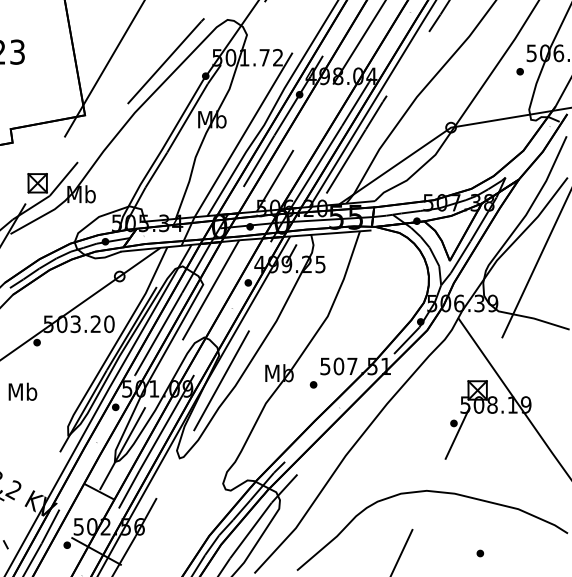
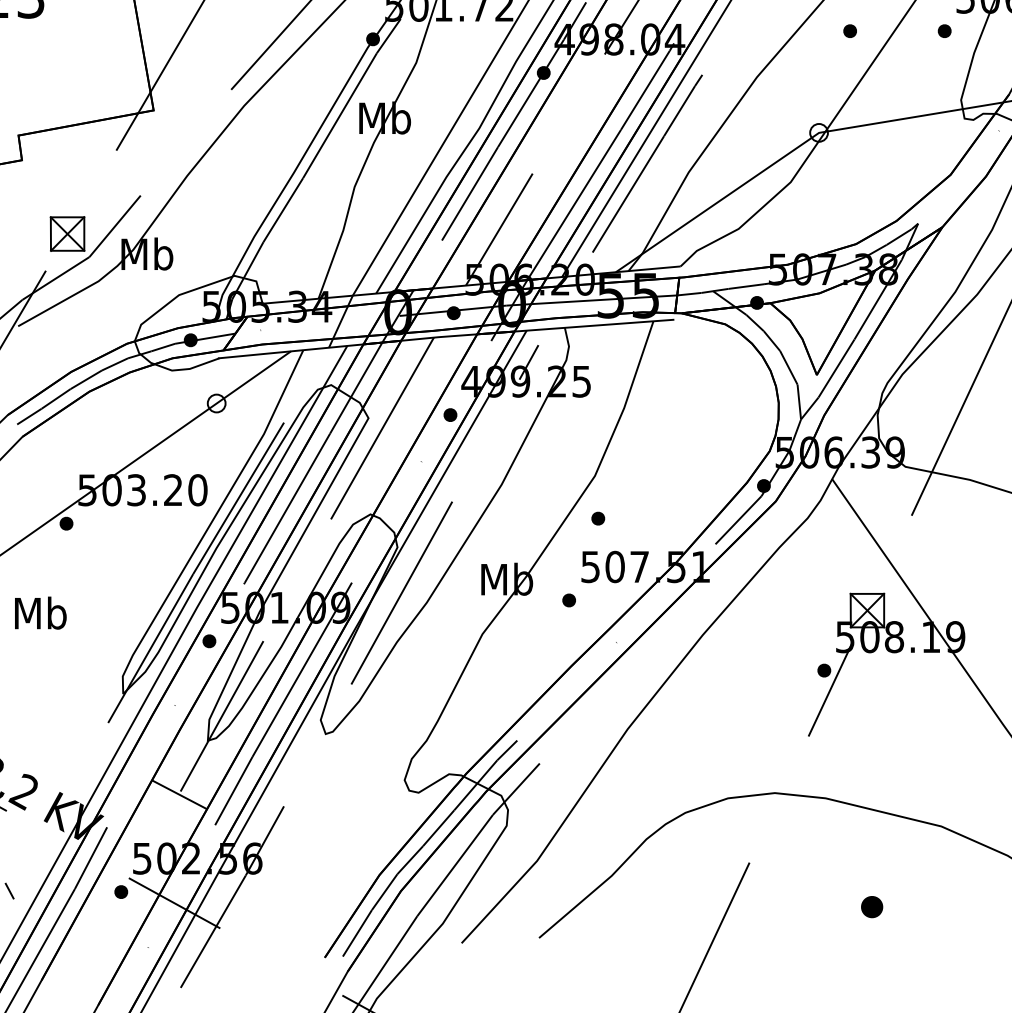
part: (467, 71) -> (848, 30), added
part: (329, 339) -> (598, 517), added
part: (480, 553) -> (872, 907), size x1.6

